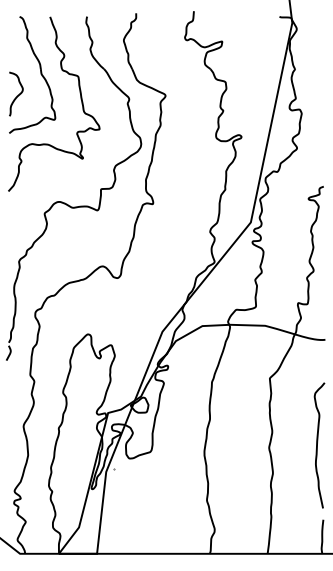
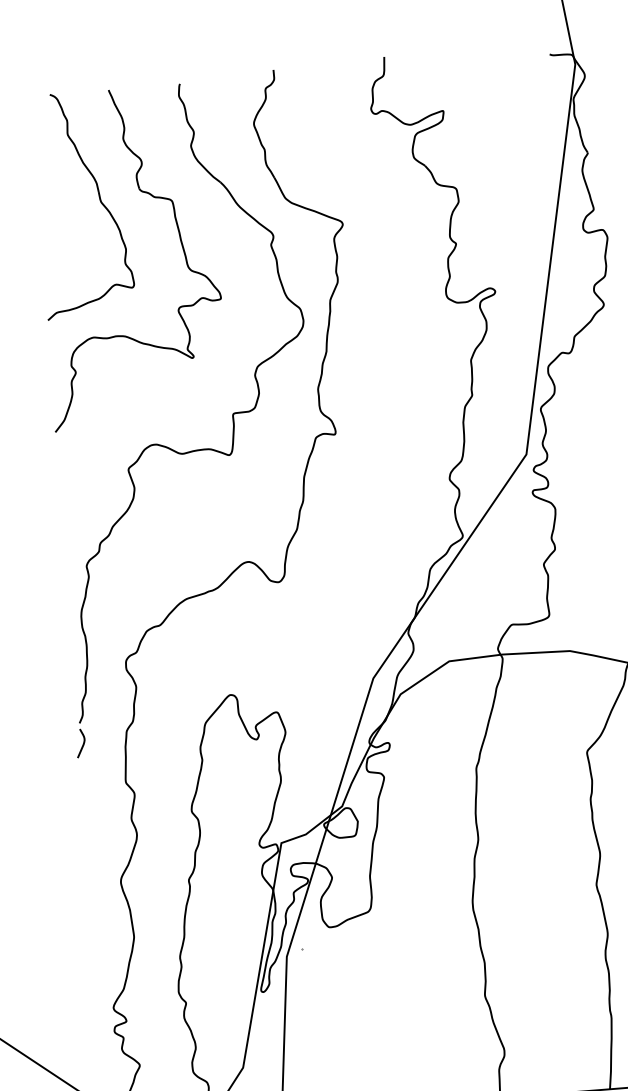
curve: (18, 94) -> (59, 244), removed

